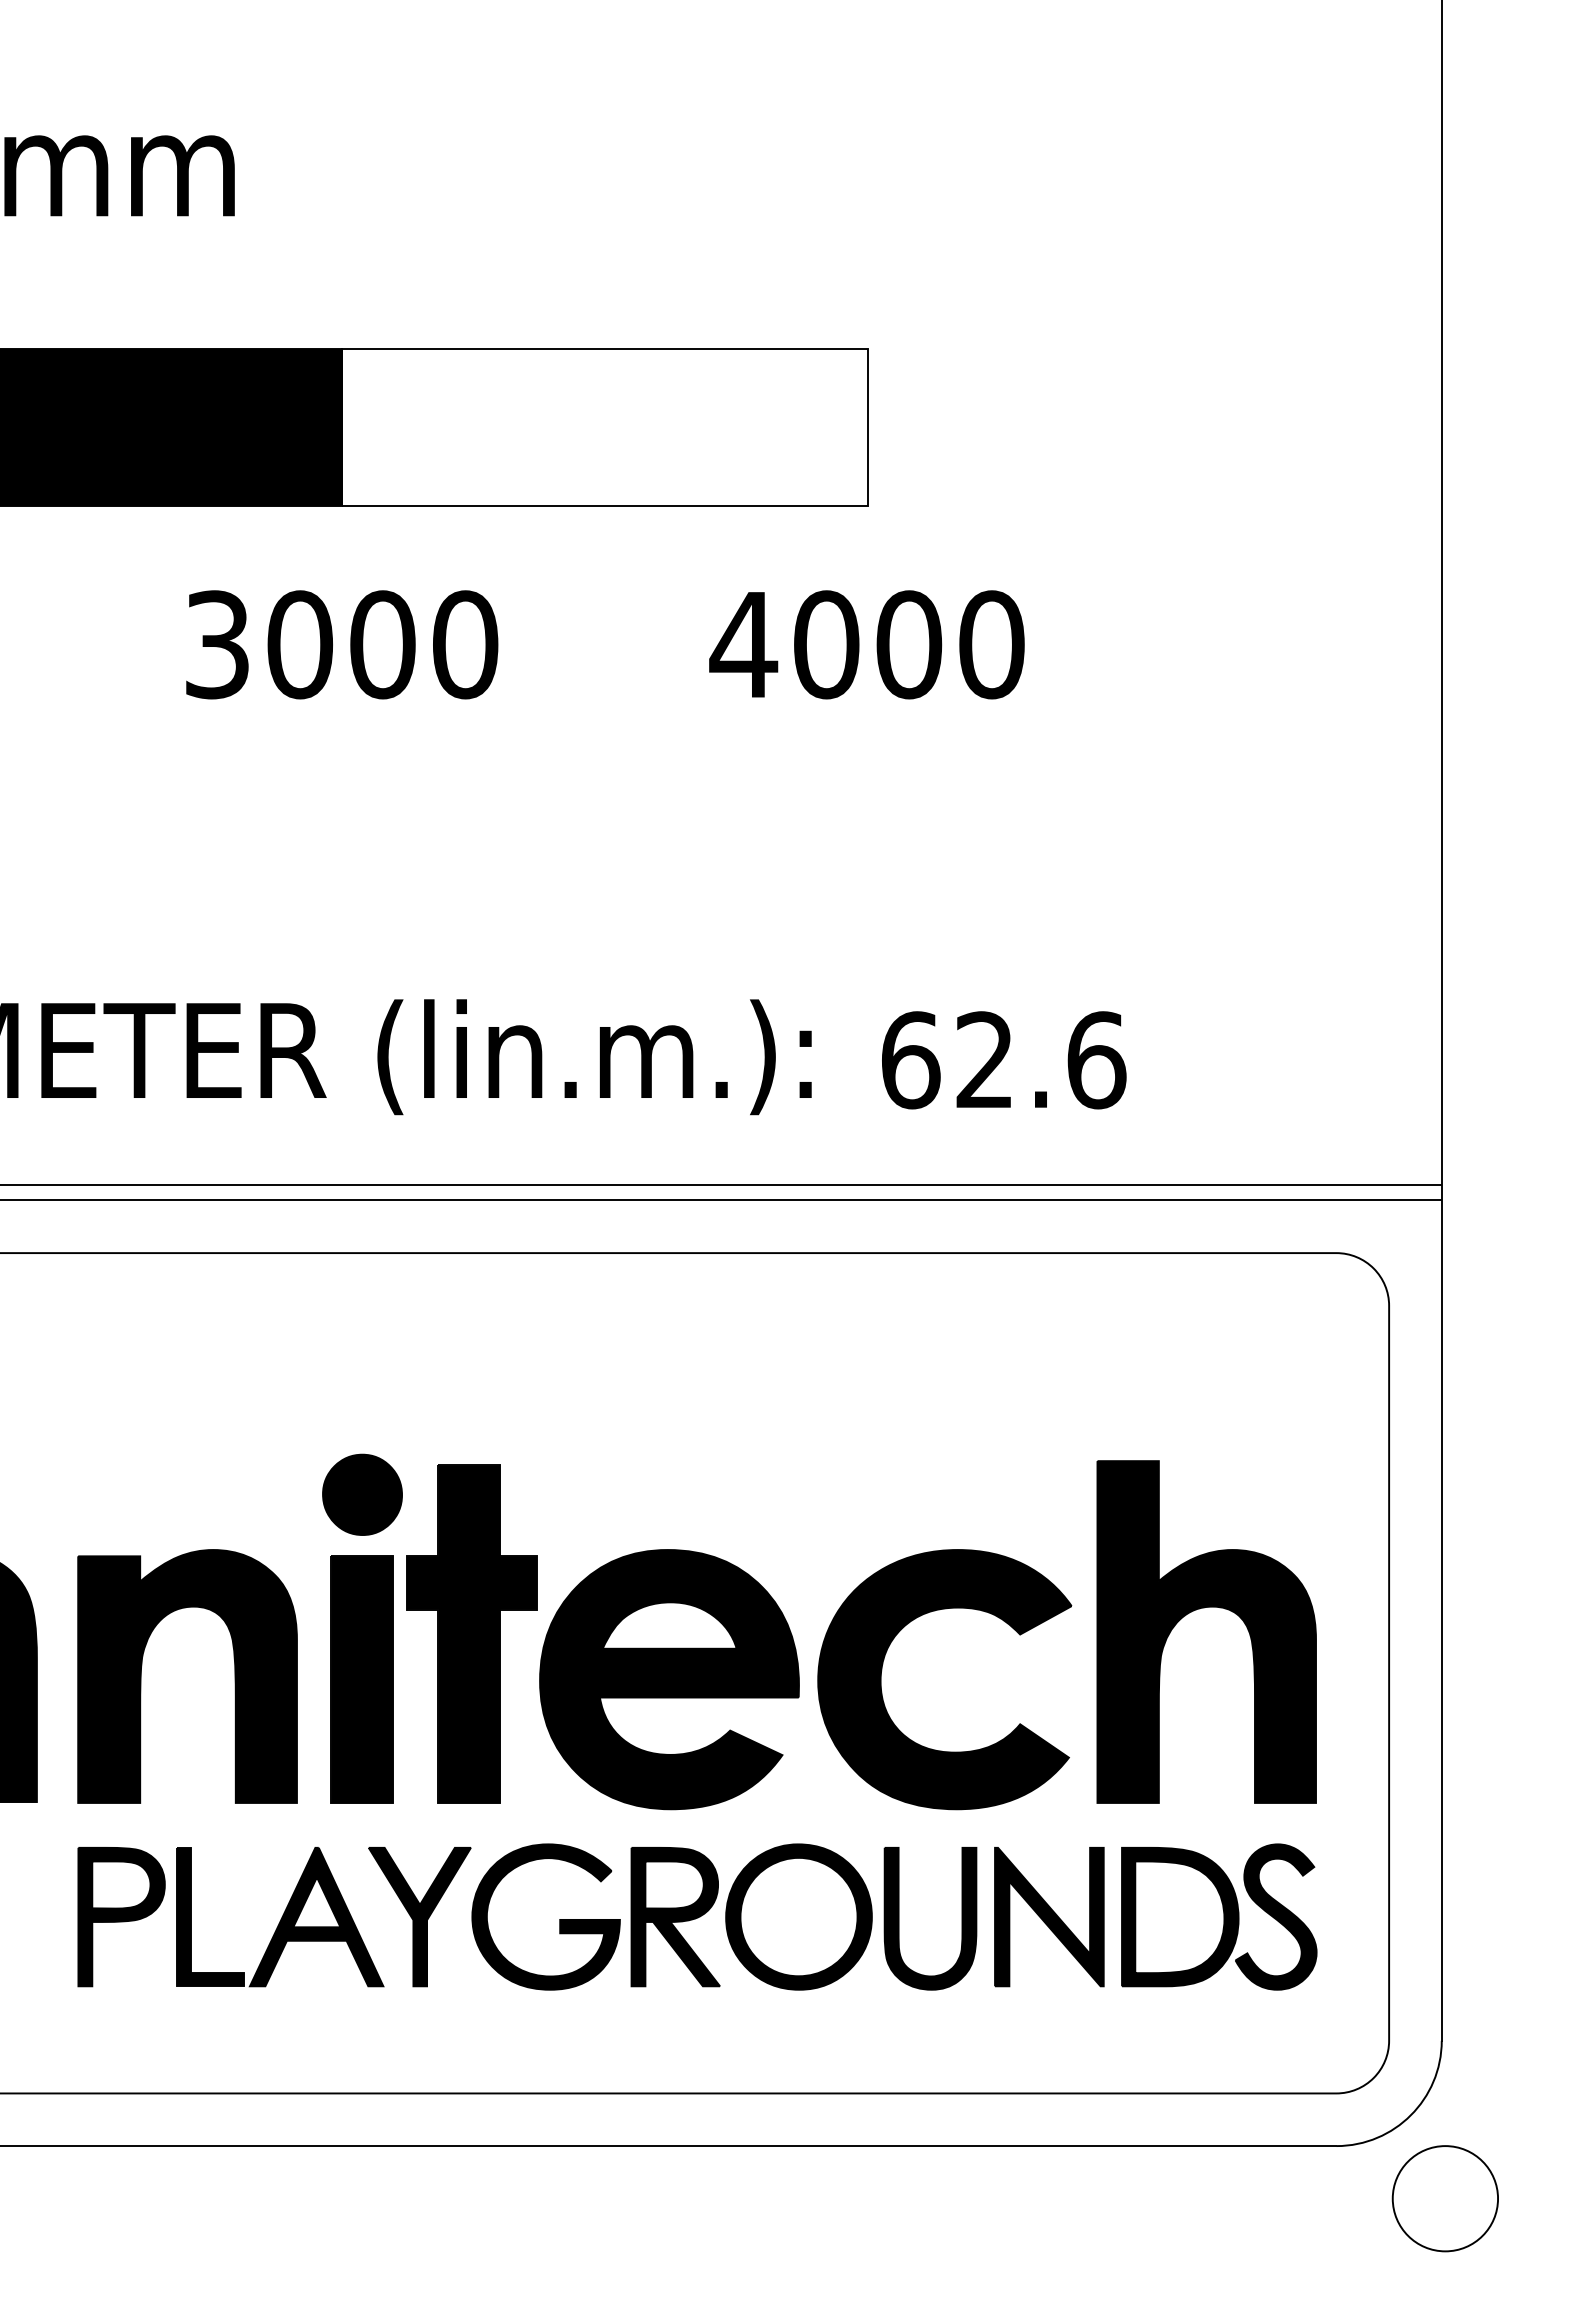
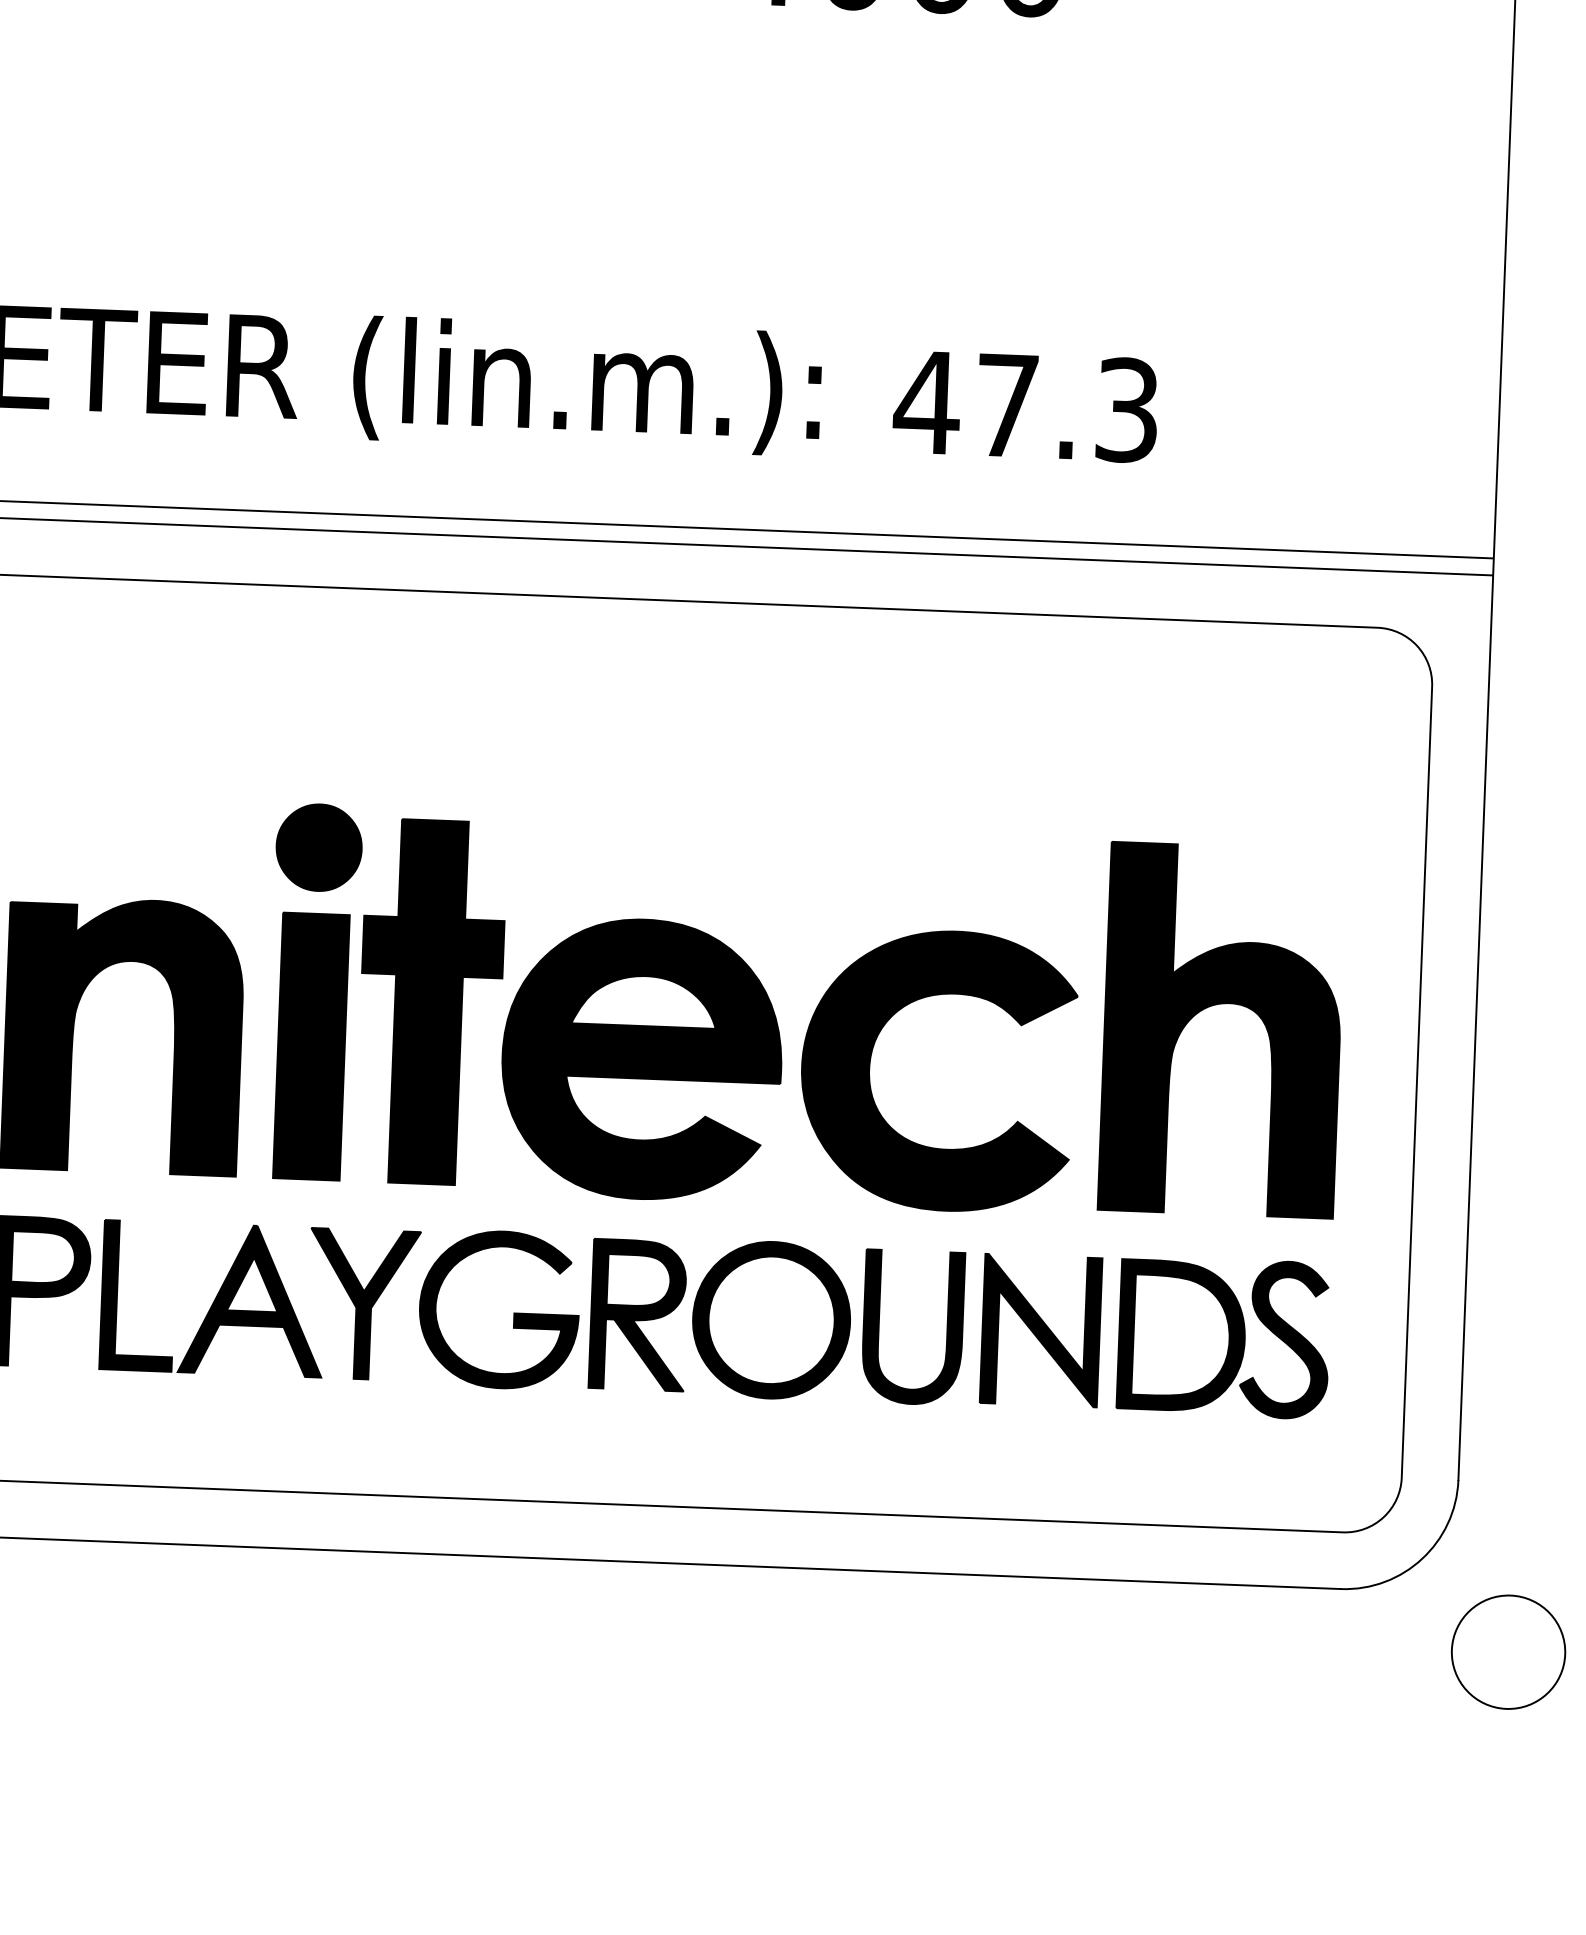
text: (1002, 1060) -> (1026, 406), 62.6 -> 47.3
circle: (1444, 2198) -> (1507, 1651), moved

